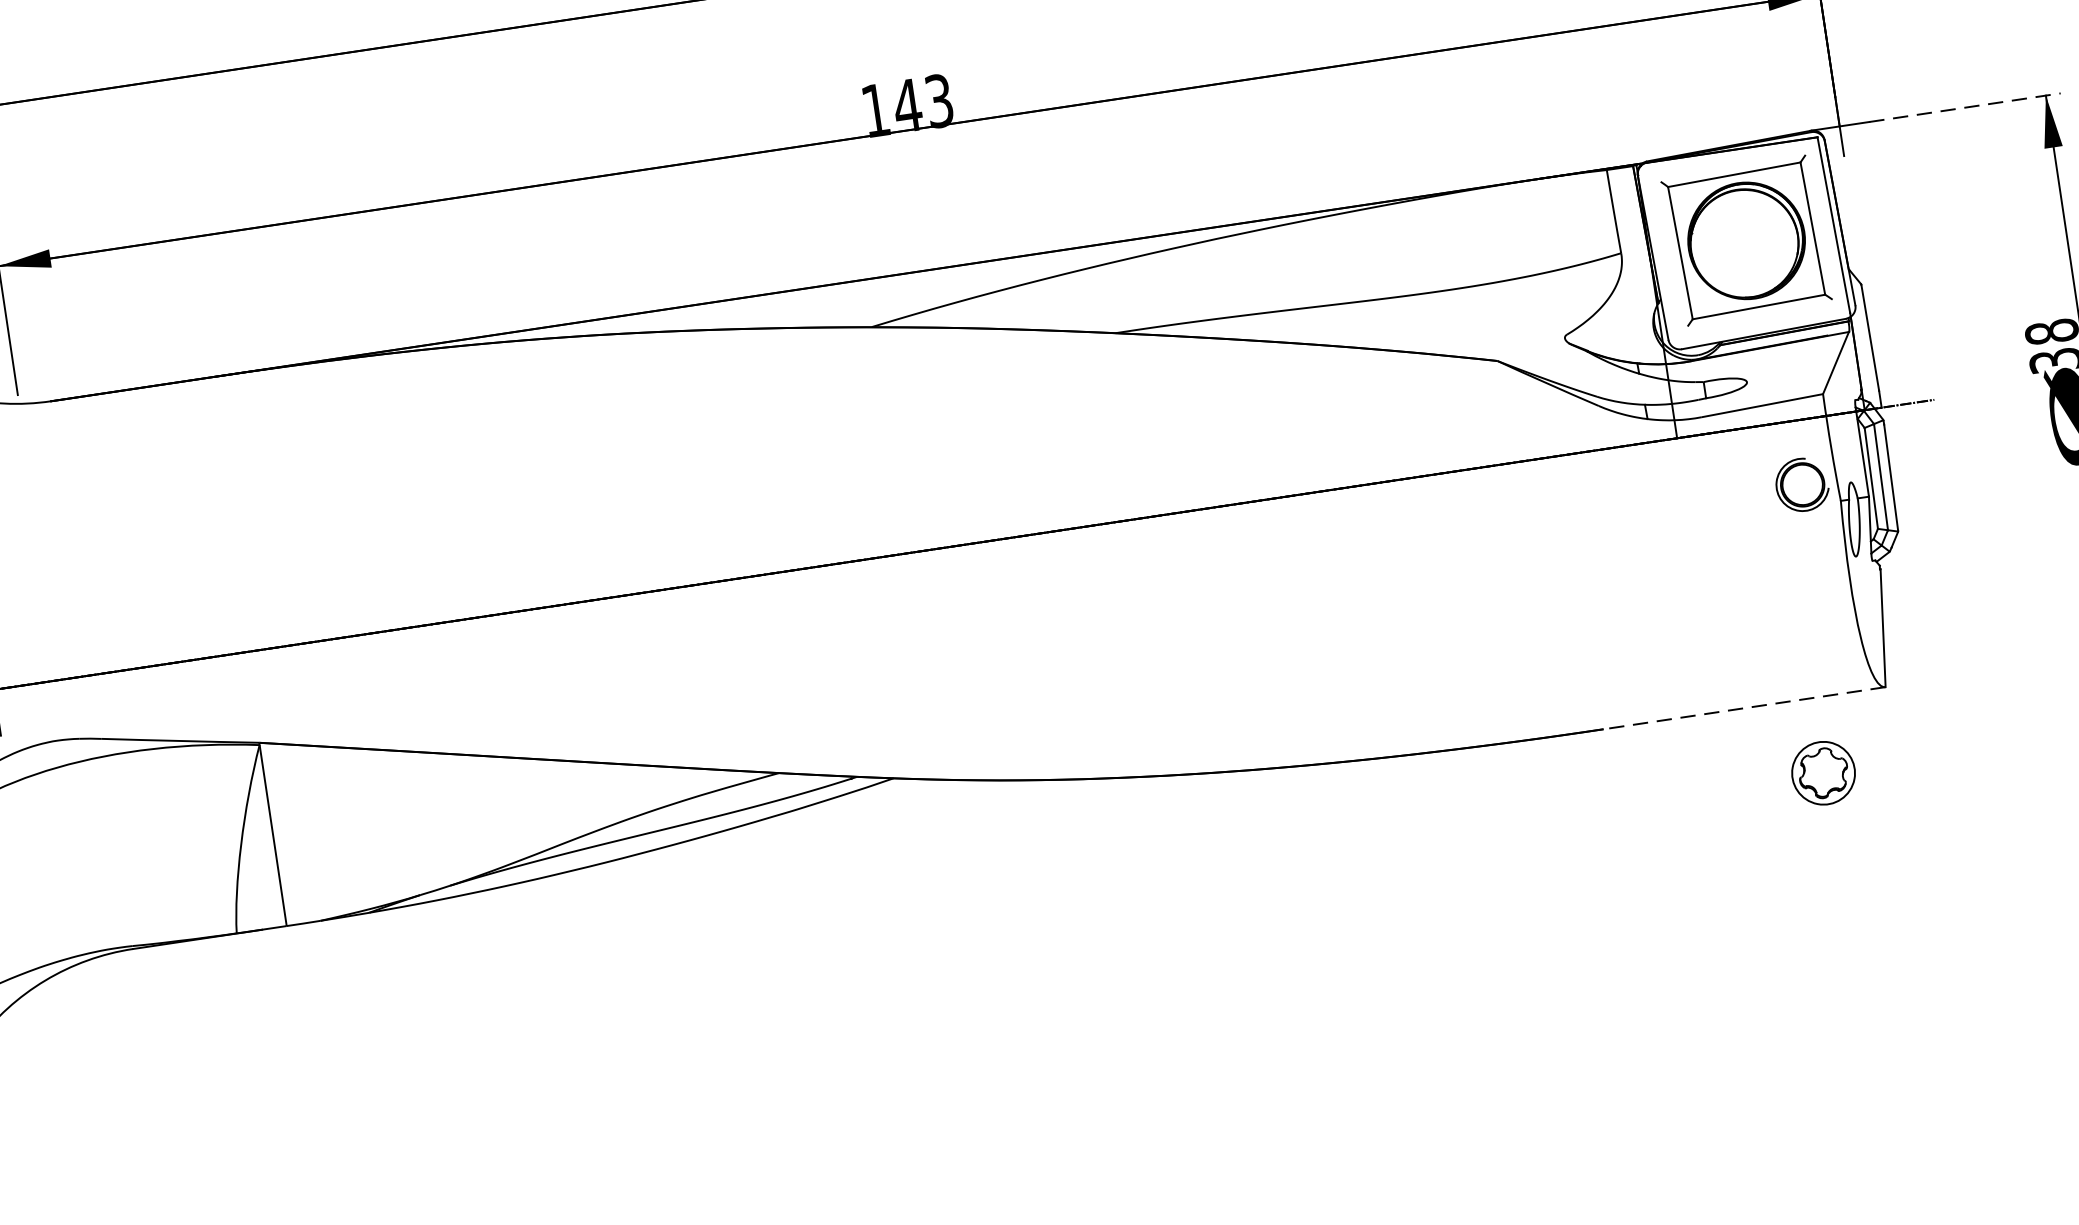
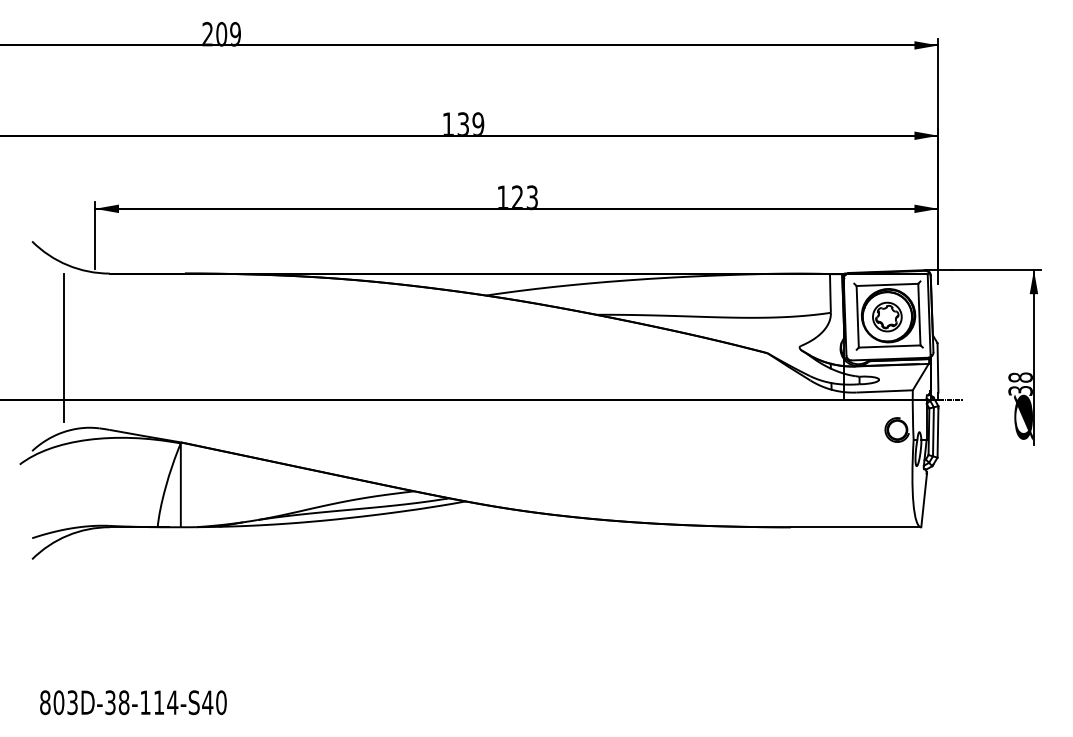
text: (906, 103) -> (517, 196), 143 -> 123
line: (1965, 108) -> (996, 270), dashed -> solid
line: (1743, 708) -> (855, 527), dashed -> solid
part: (1823, 771) -> (887, 316), moved

